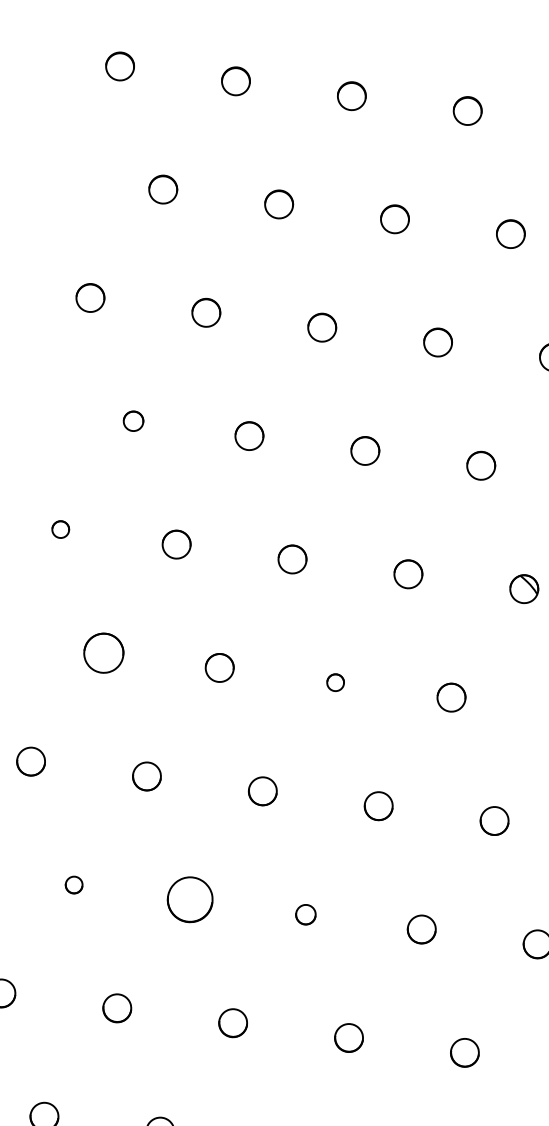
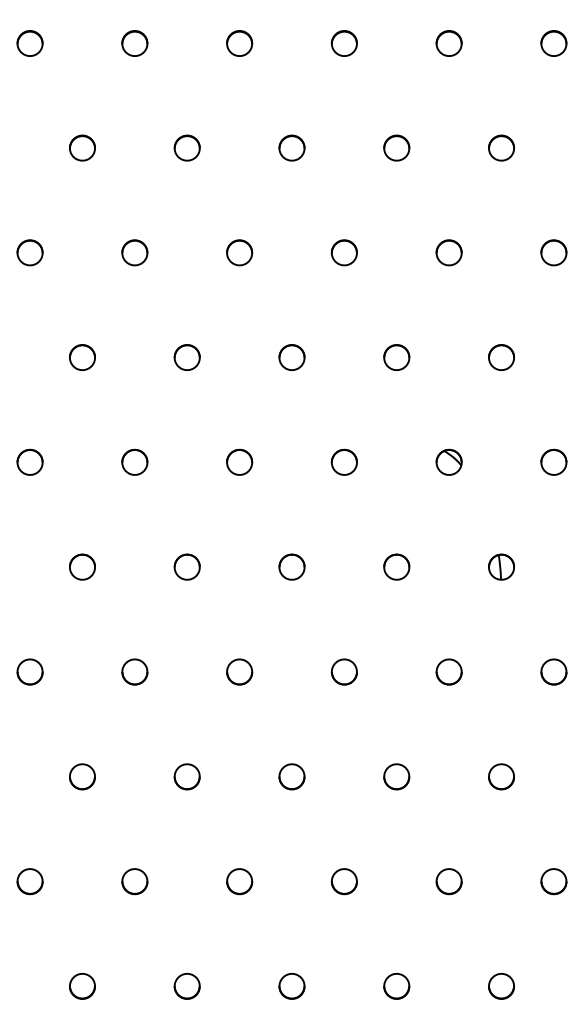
part: (133, 421) -> (82, 357), size x1.43
part: (60, 528) -> (29, 461), size x1.67
part: (103, 652) -> (82, 566), size x0.71
part: (335, 681) -> (291, 566), size x1.67
part: (74, 884) -> (82, 776), size x1.67
part: (189, 899) -> (186, 776), size x0.62
part: (305, 914) -> (291, 776), size x1.43

